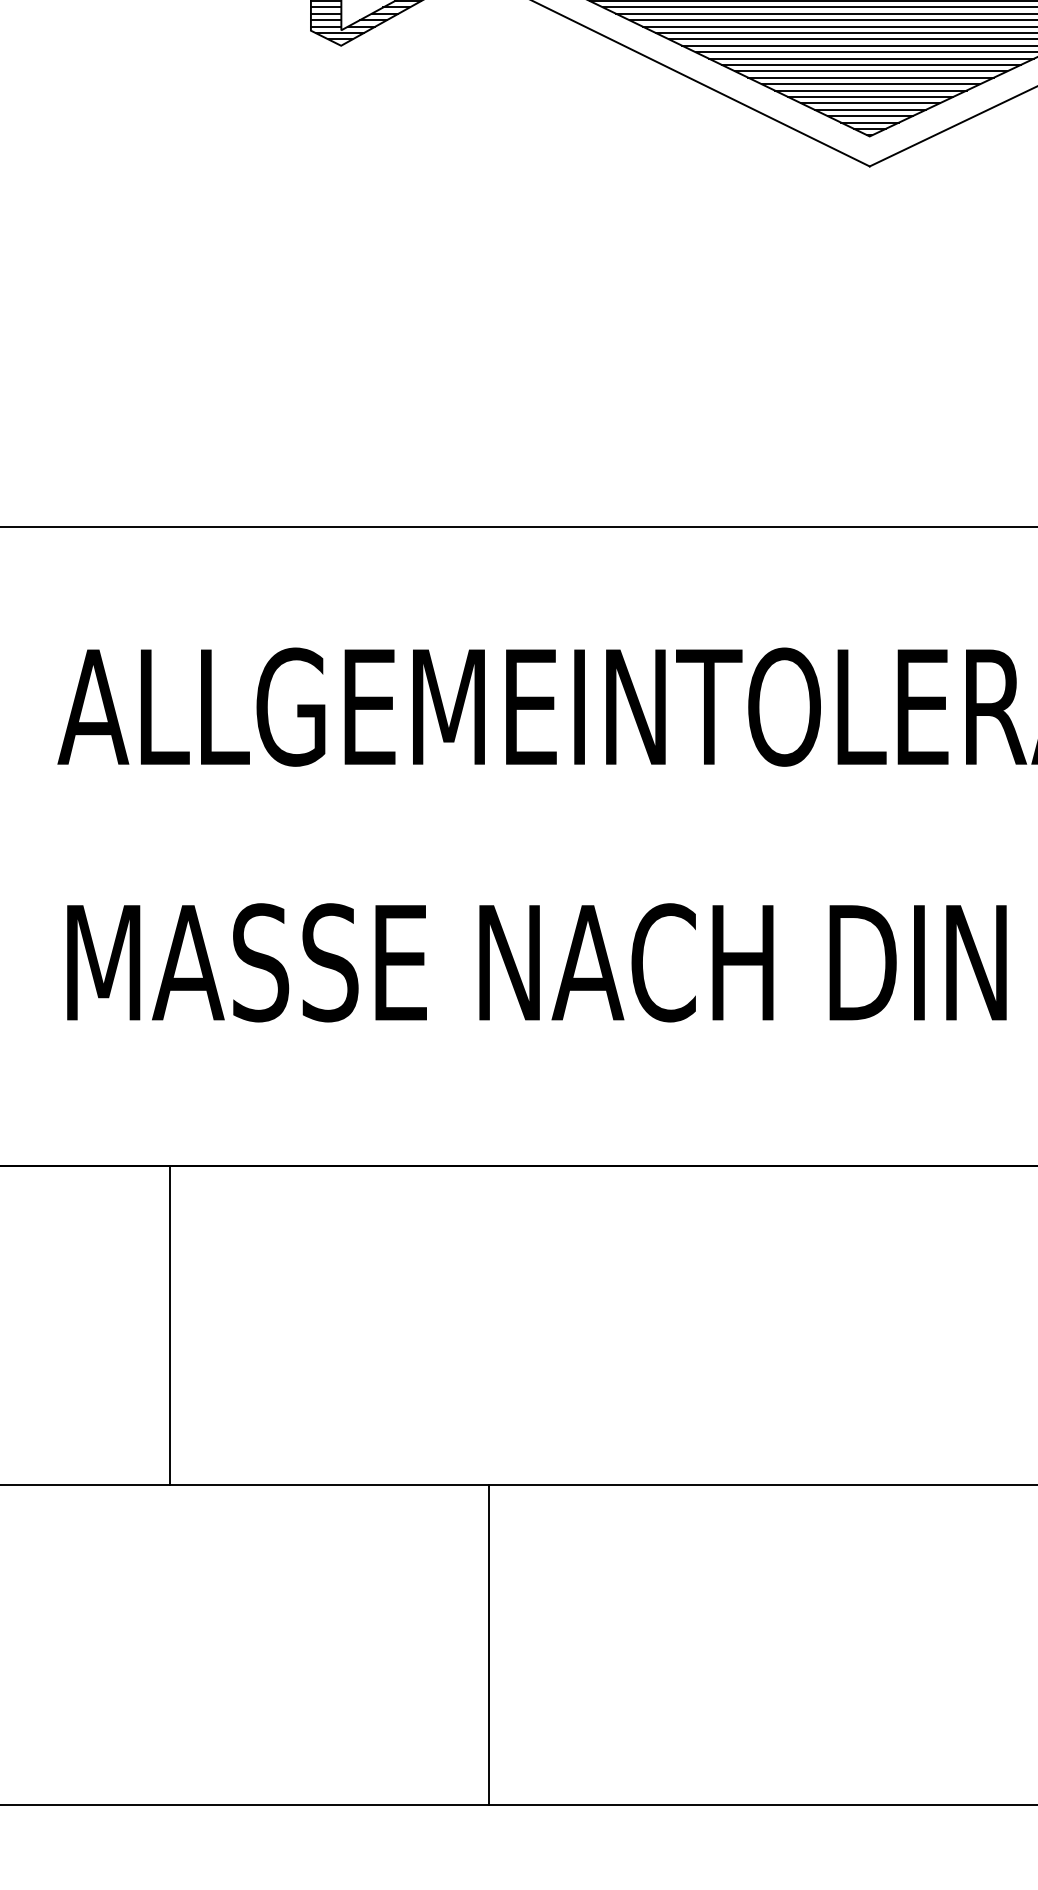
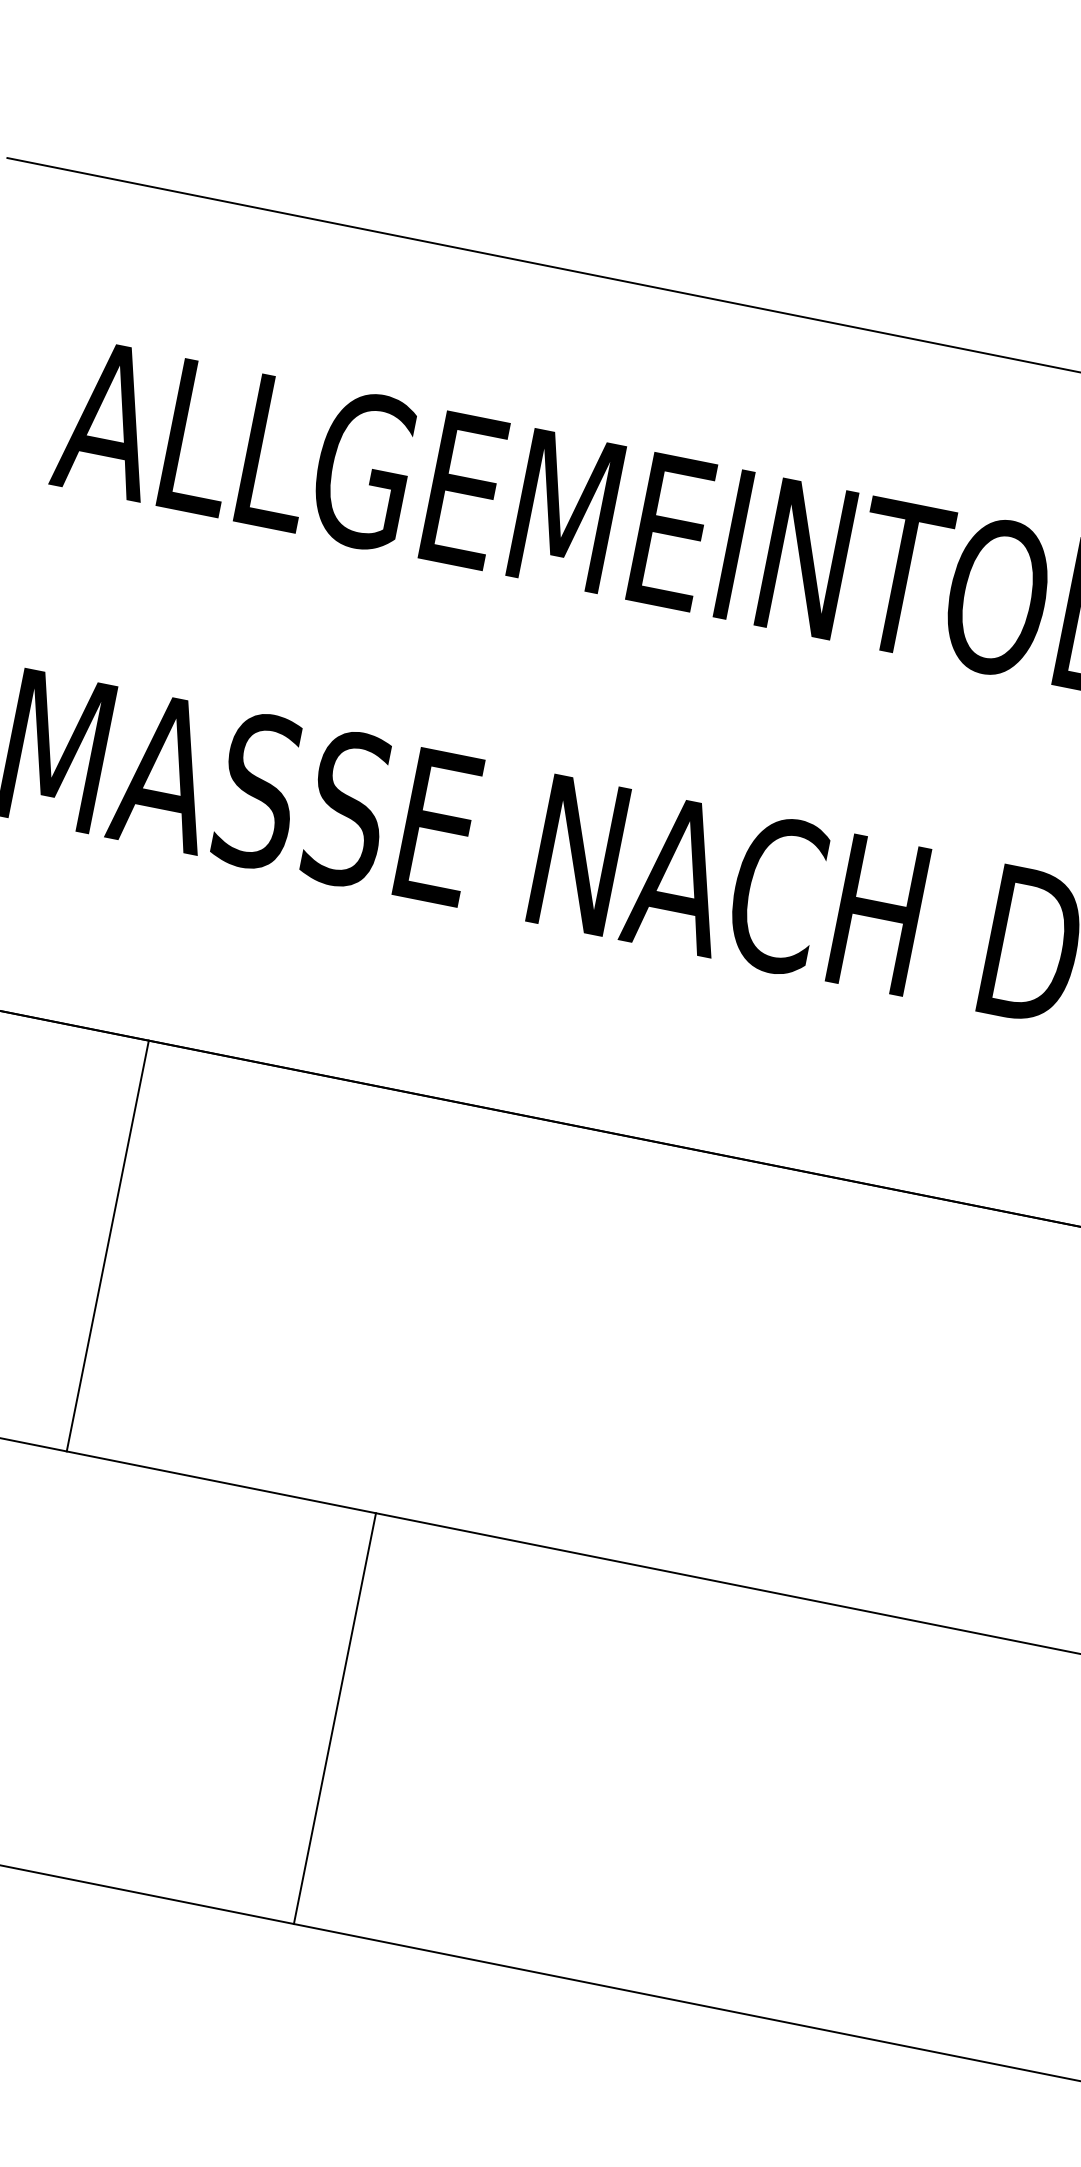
line: (169, 1325) -> (107, 1245), moved
line: (489, 1644) -> (335, 1717), moved

